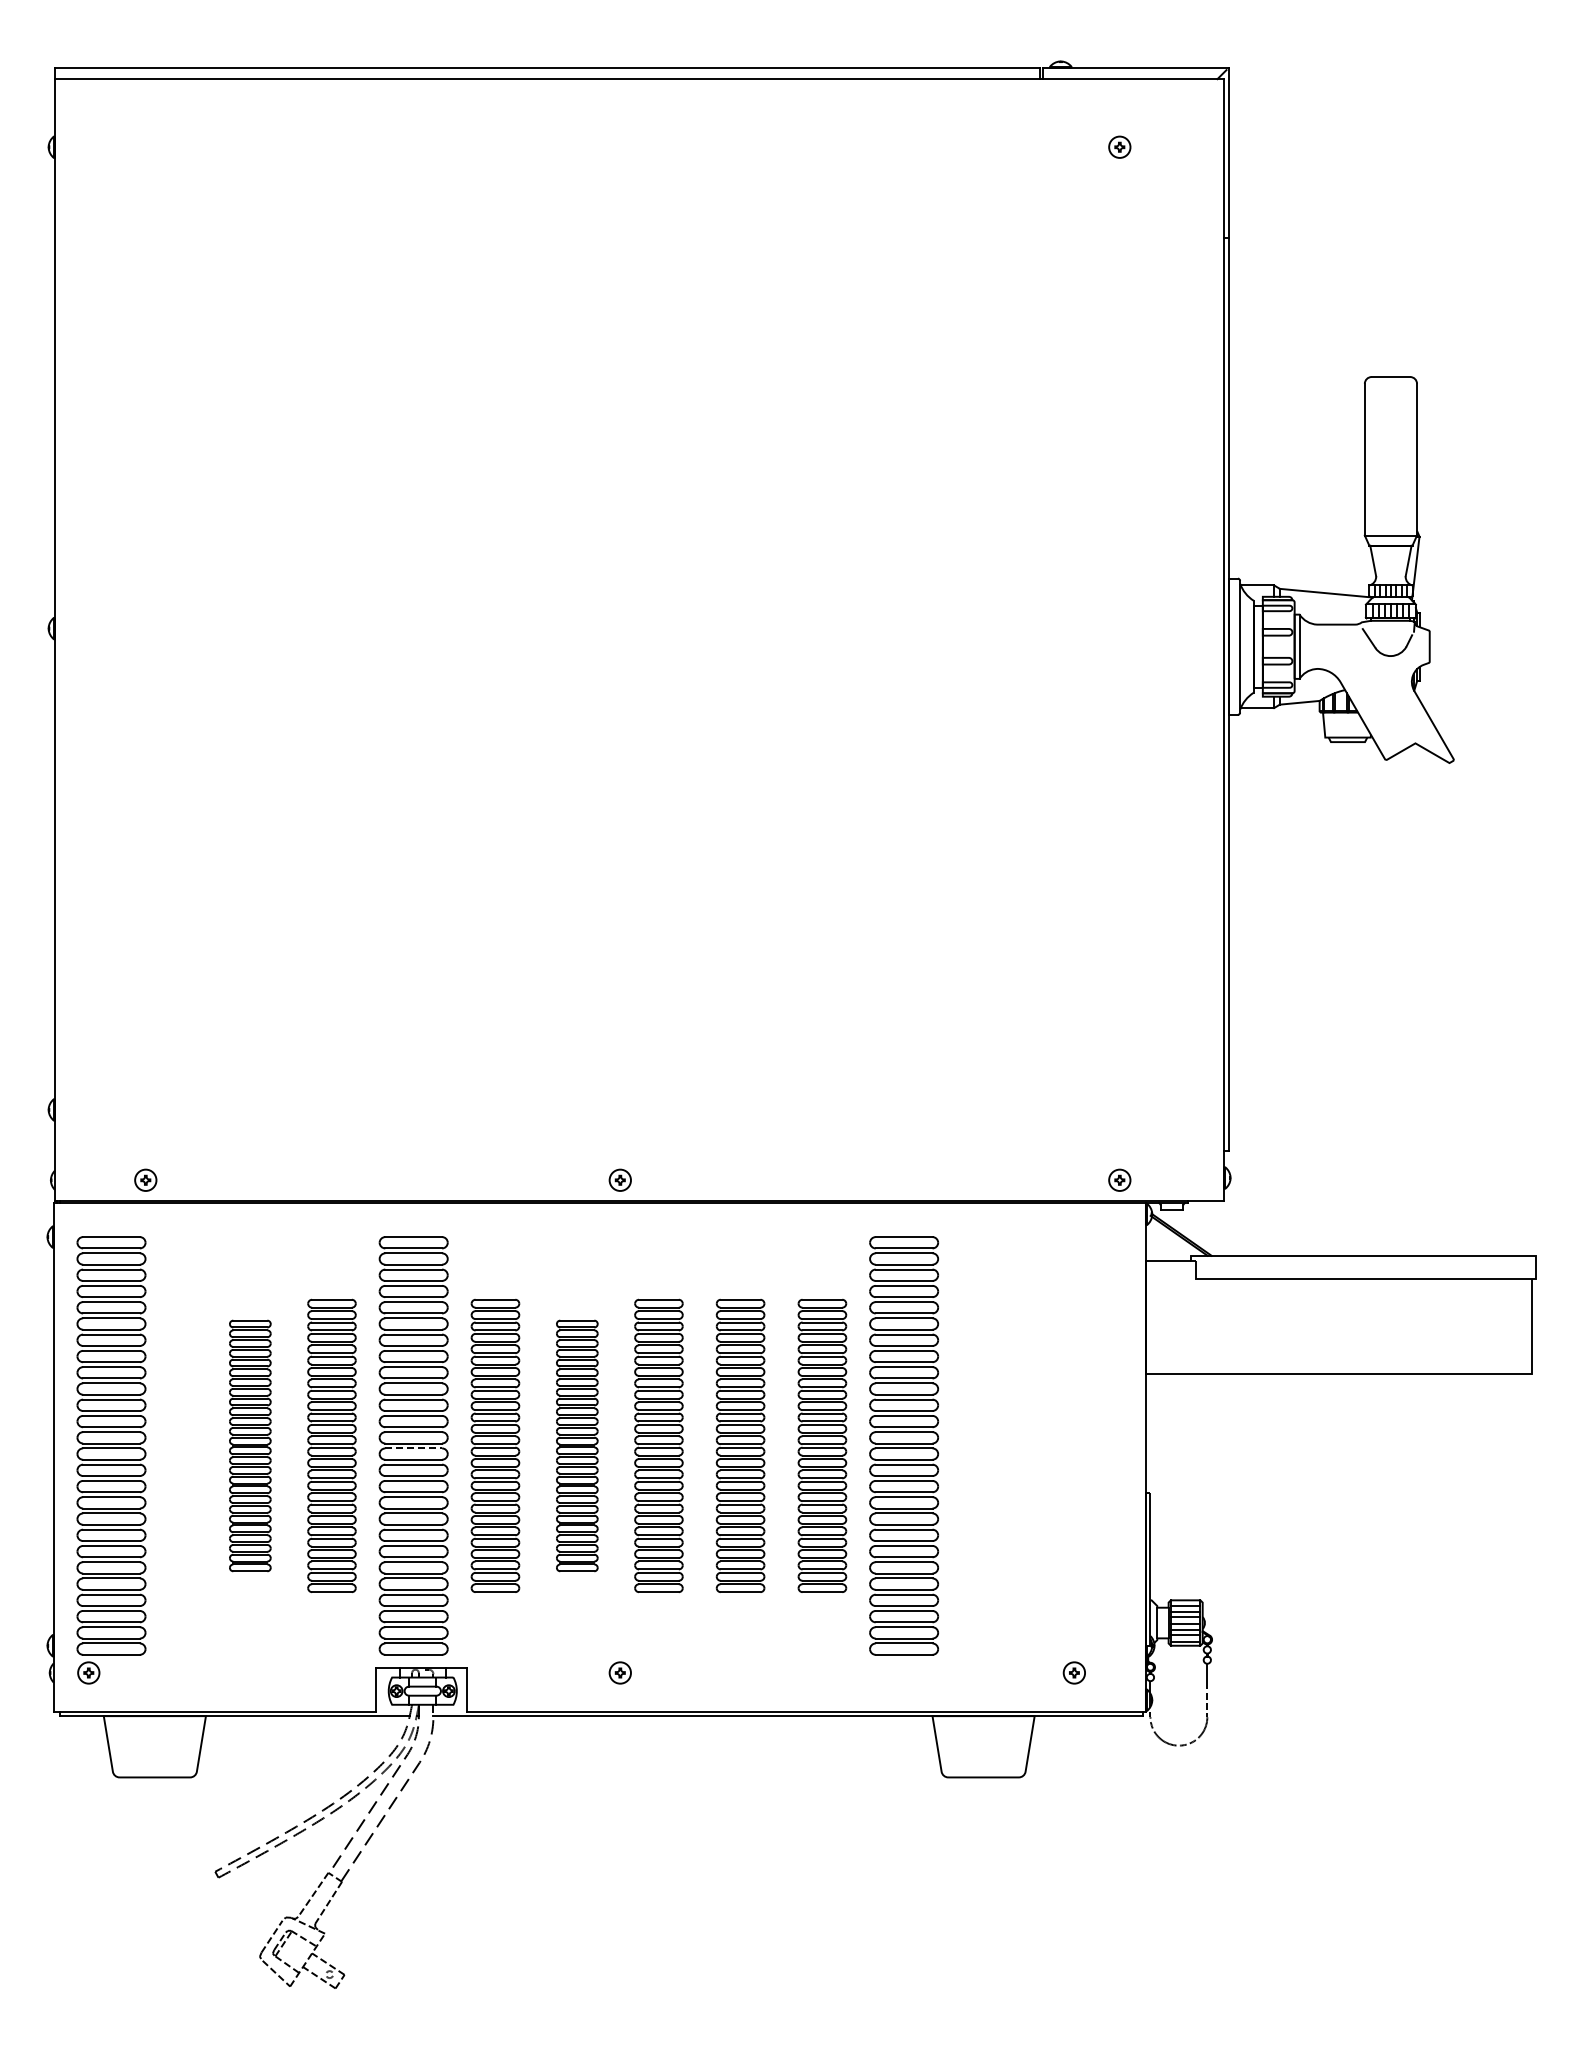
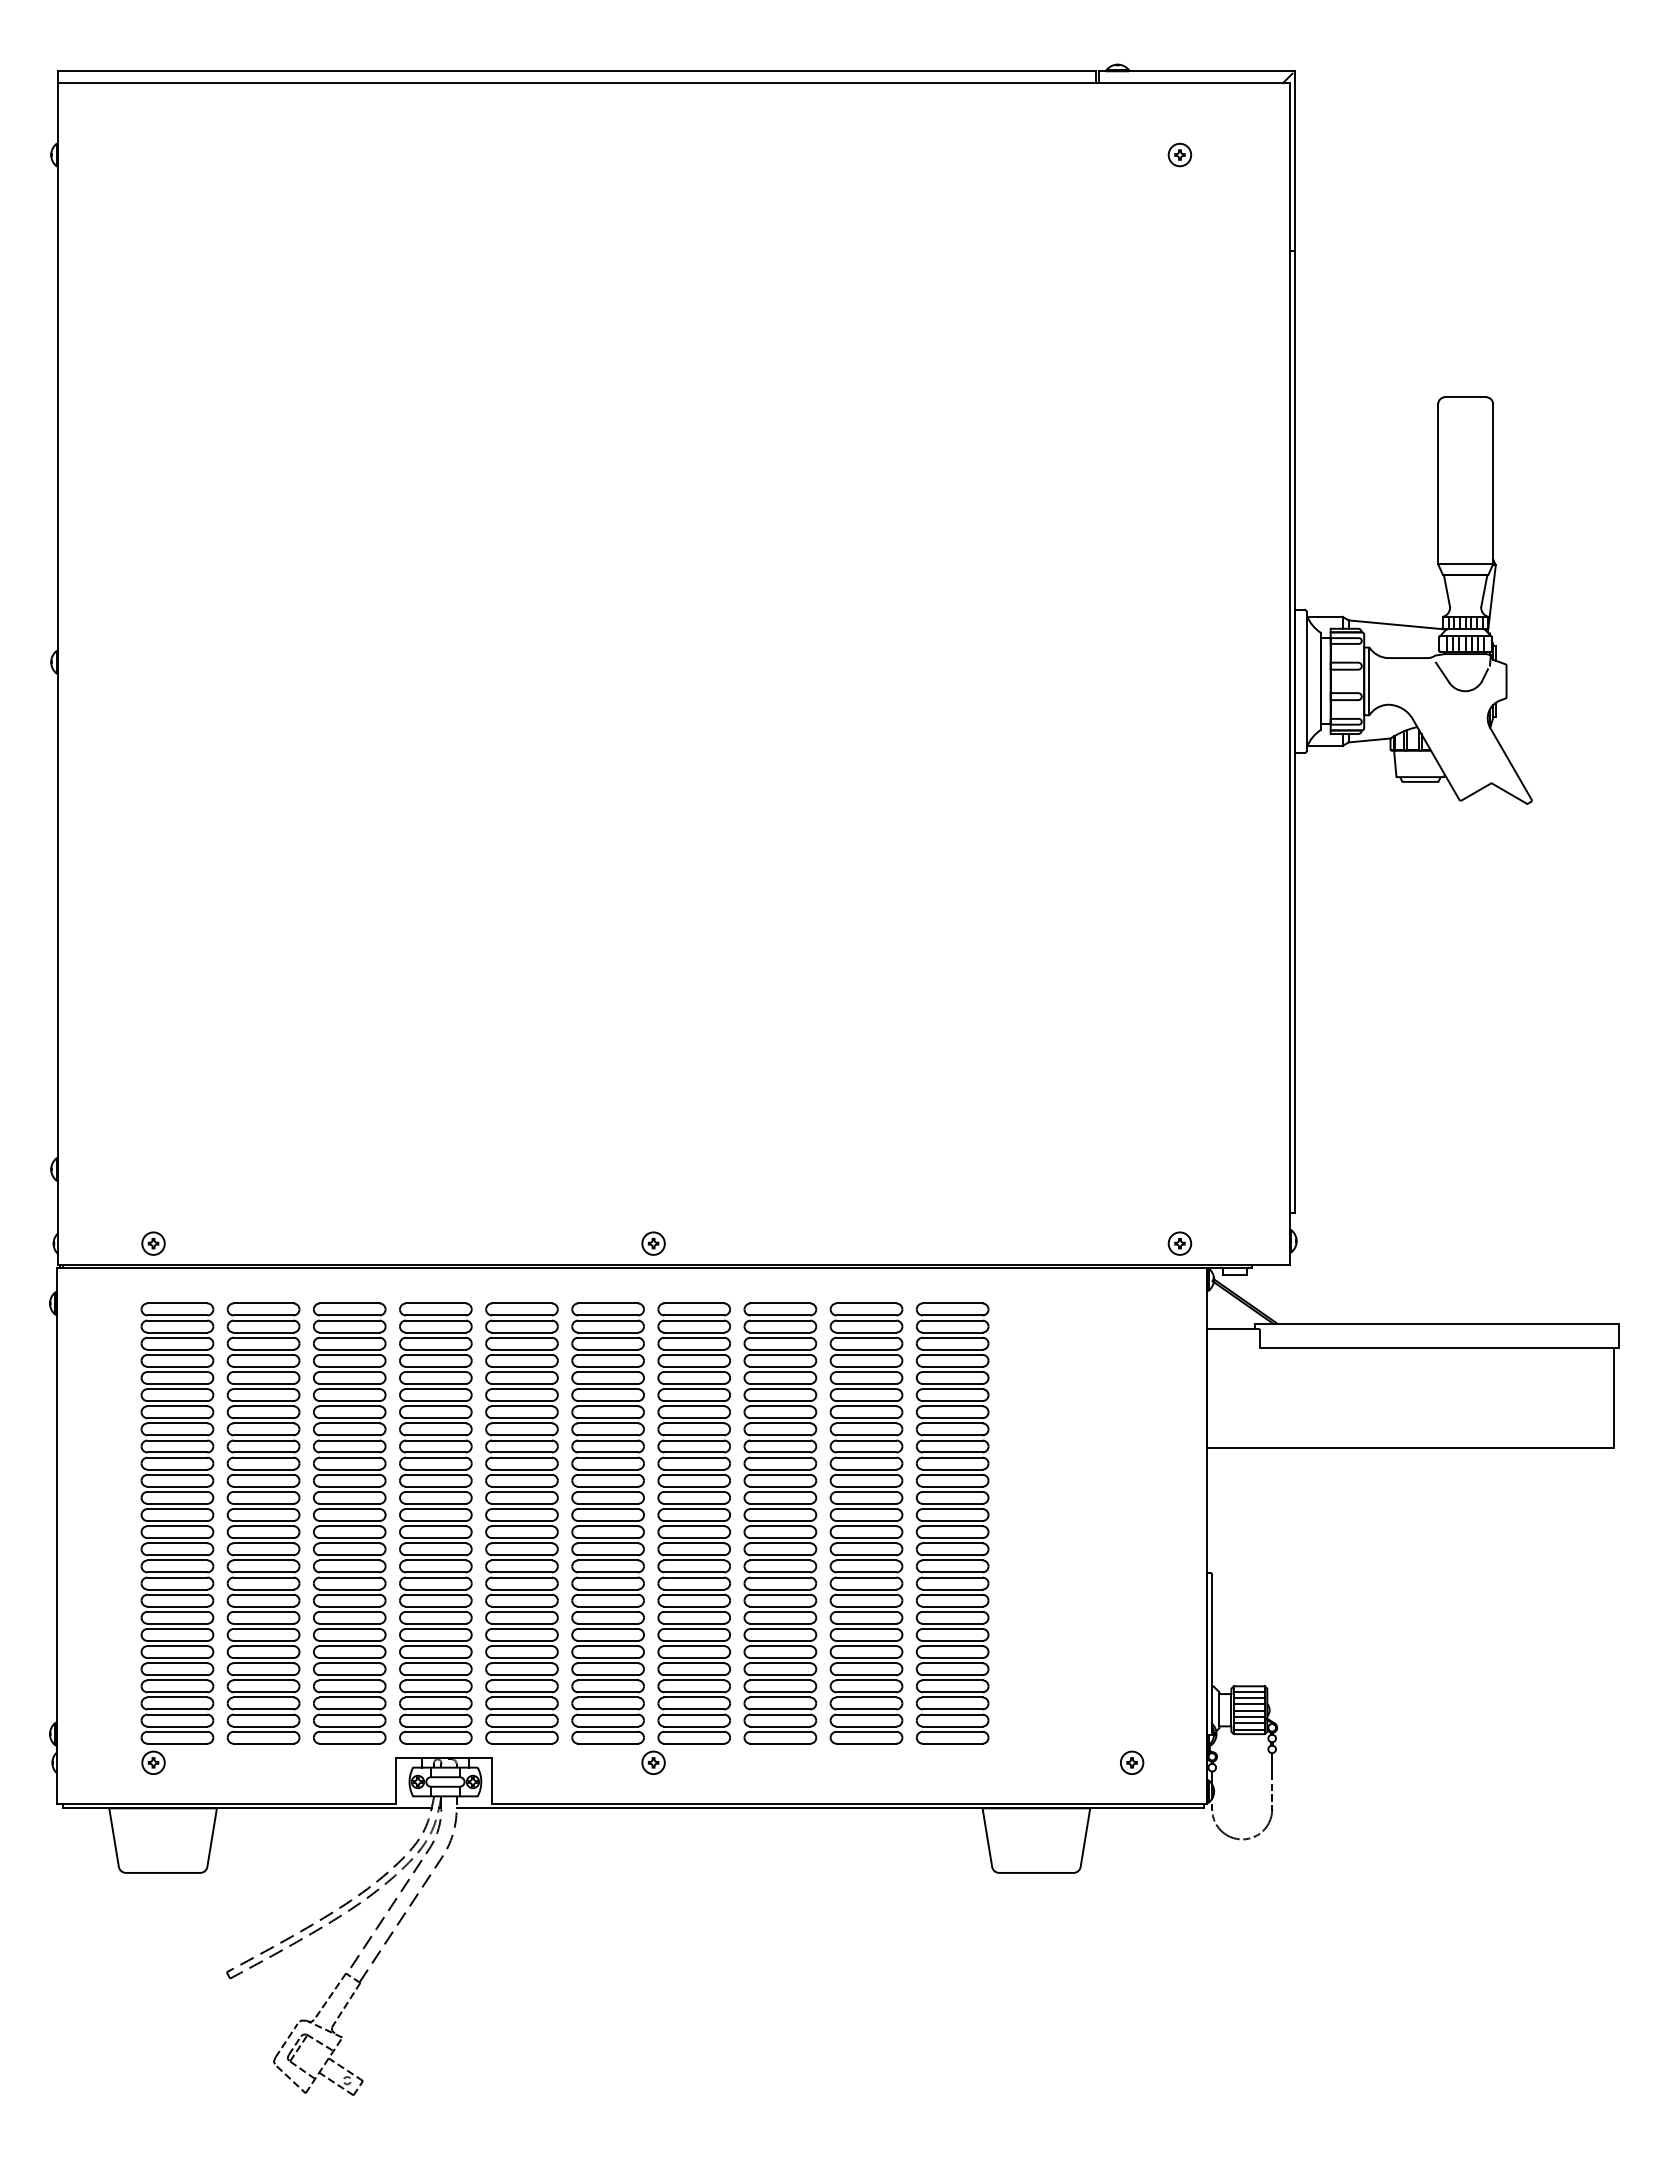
part: (250, 1445) -> (263, 1523), size x1.67
part: (331, 1445) -> (349, 1523), size x1.43
part: (495, 1445) -> (522, 1523), size x1.43
part: (577, 1445) -> (608, 1523), size x1.67
part: (658, 1445) -> (693, 1523), size x1.43
part: (740, 1445) -> (780, 1523), size x1.43
part: (822, 1445) -> (866, 1523), size x1.43
line: (414, 1448) -> (436, 1526), dashed -> solid
part: (111, 1460) -> (177, 1538), moved

